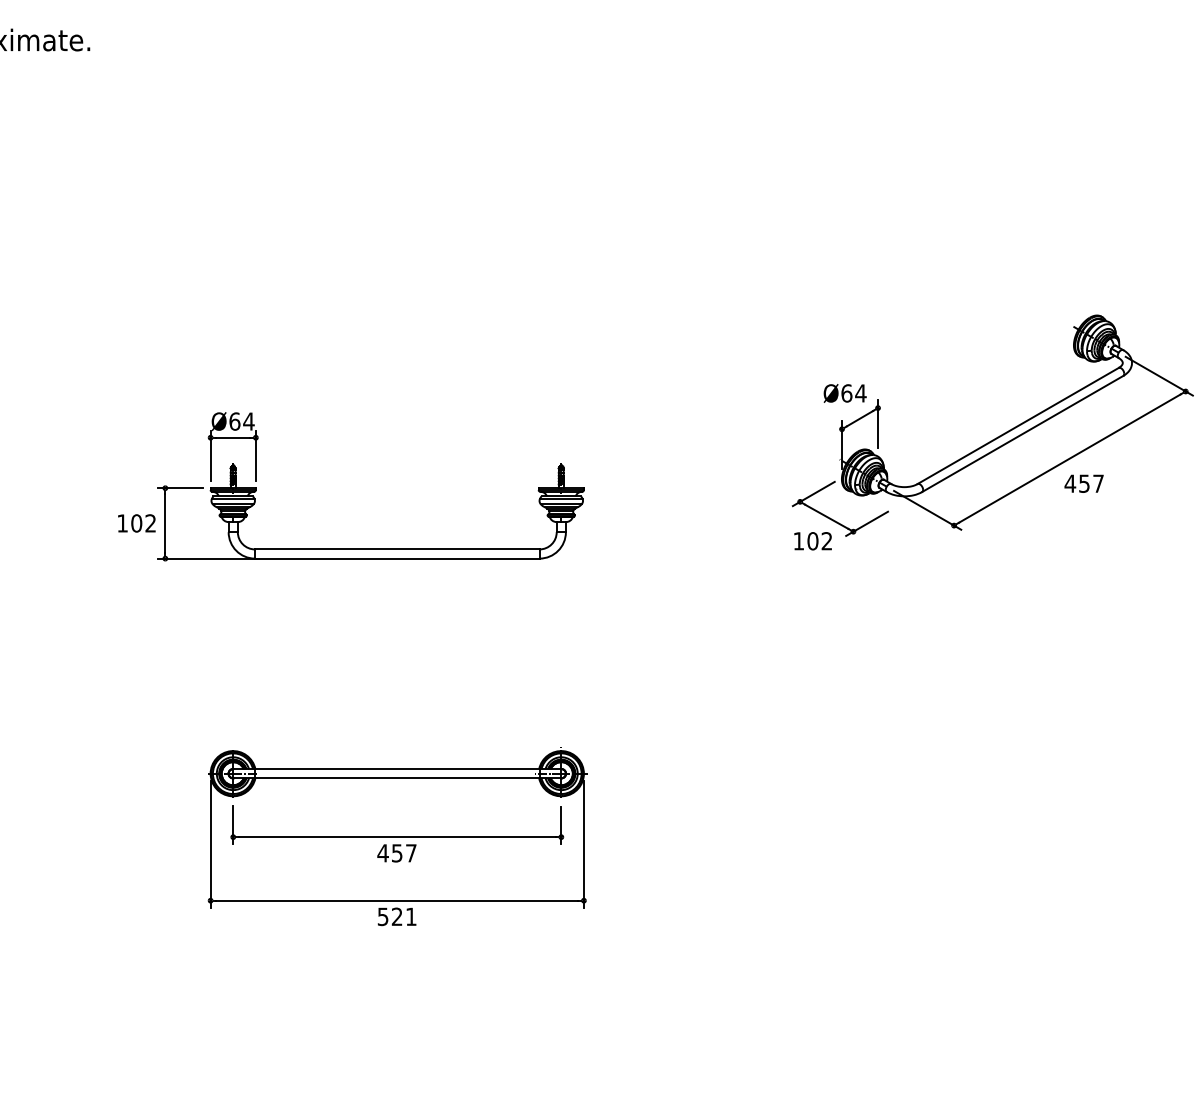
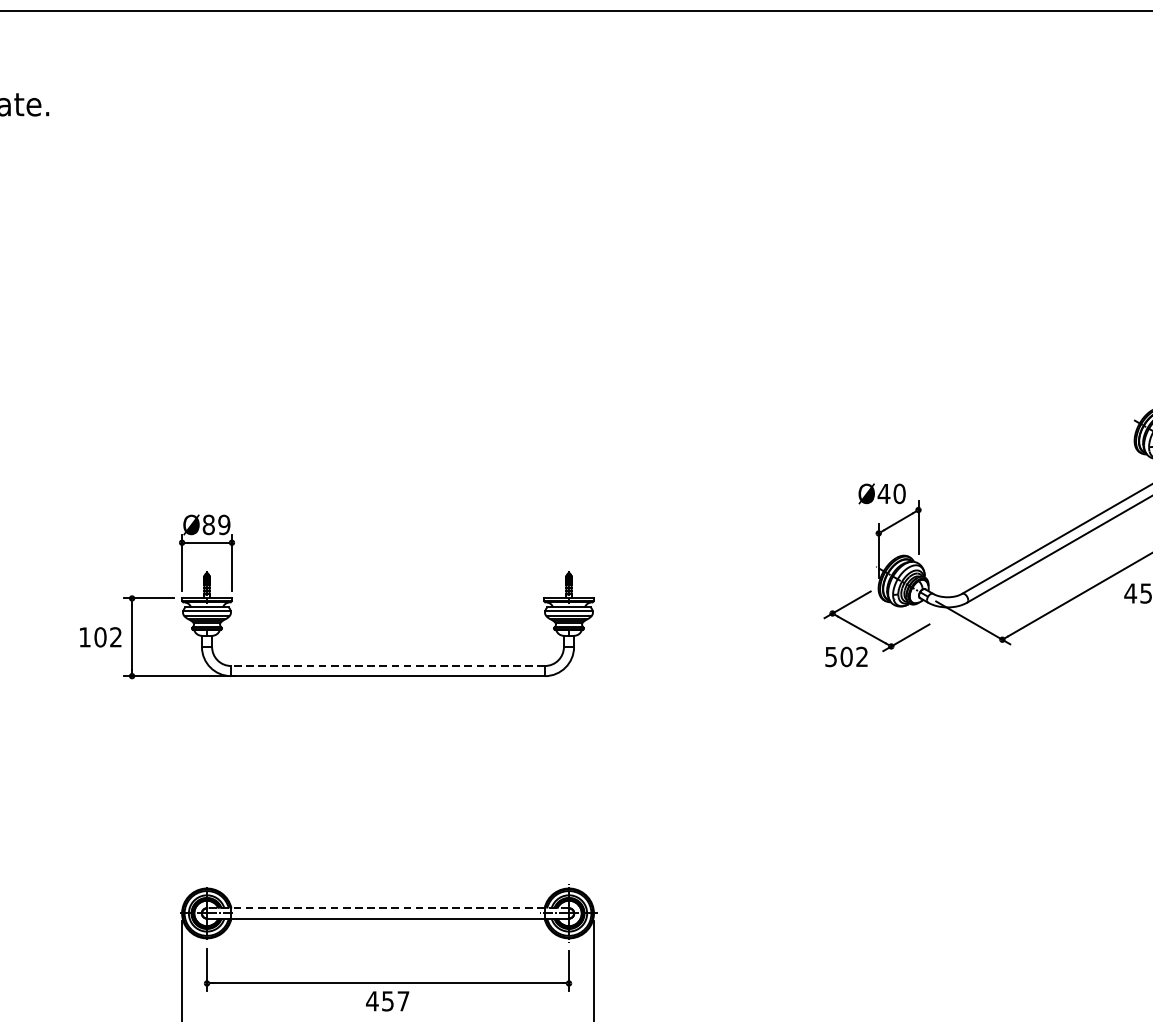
text: (853, 393) -> (891, 493), Ø64 -> Ø40
text: (241, 421) -> (216, 524), Ø64 -> Ø89
text: (798, 541) -> (830, 657), 102 -> 502
line: (396, 549) -> (387, 666), solid -> dashed
line: (396, 769) -> (387, 908), solid -> dashed

